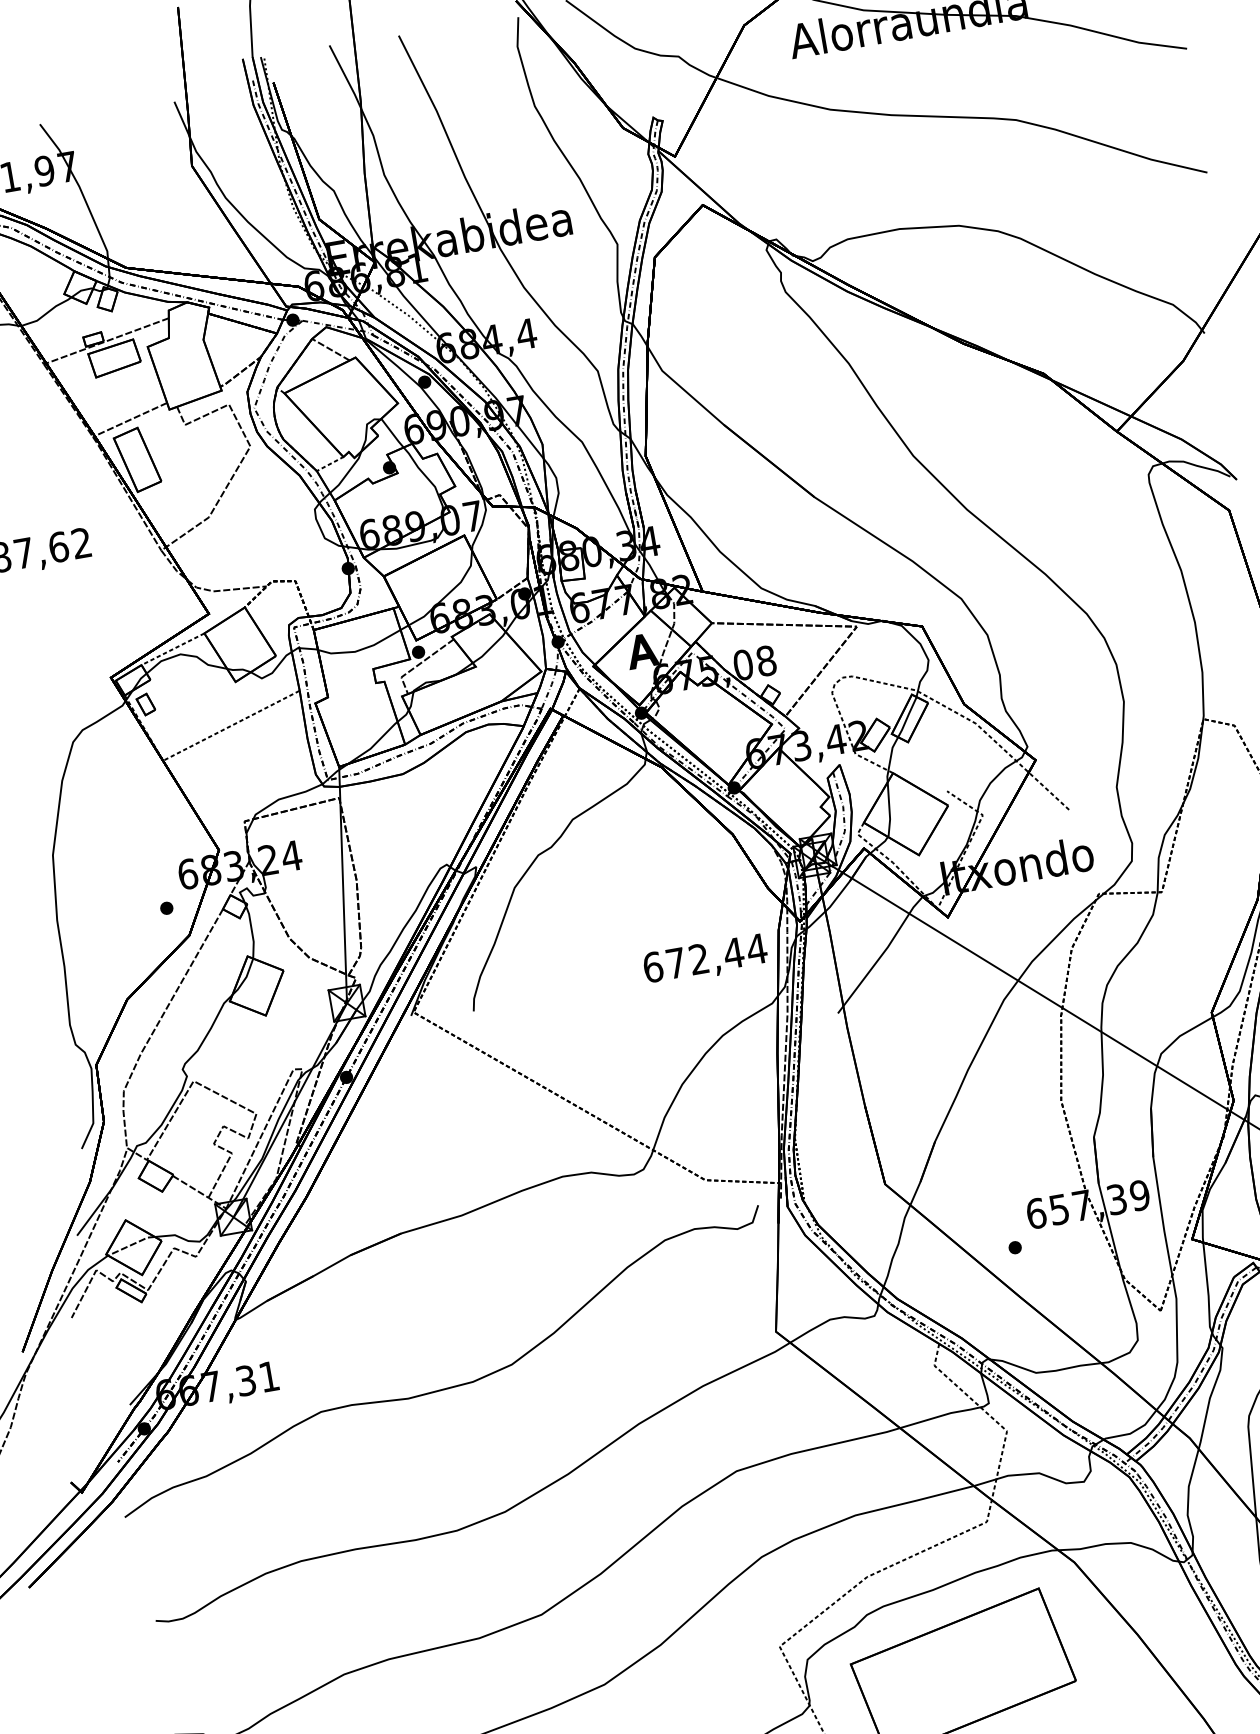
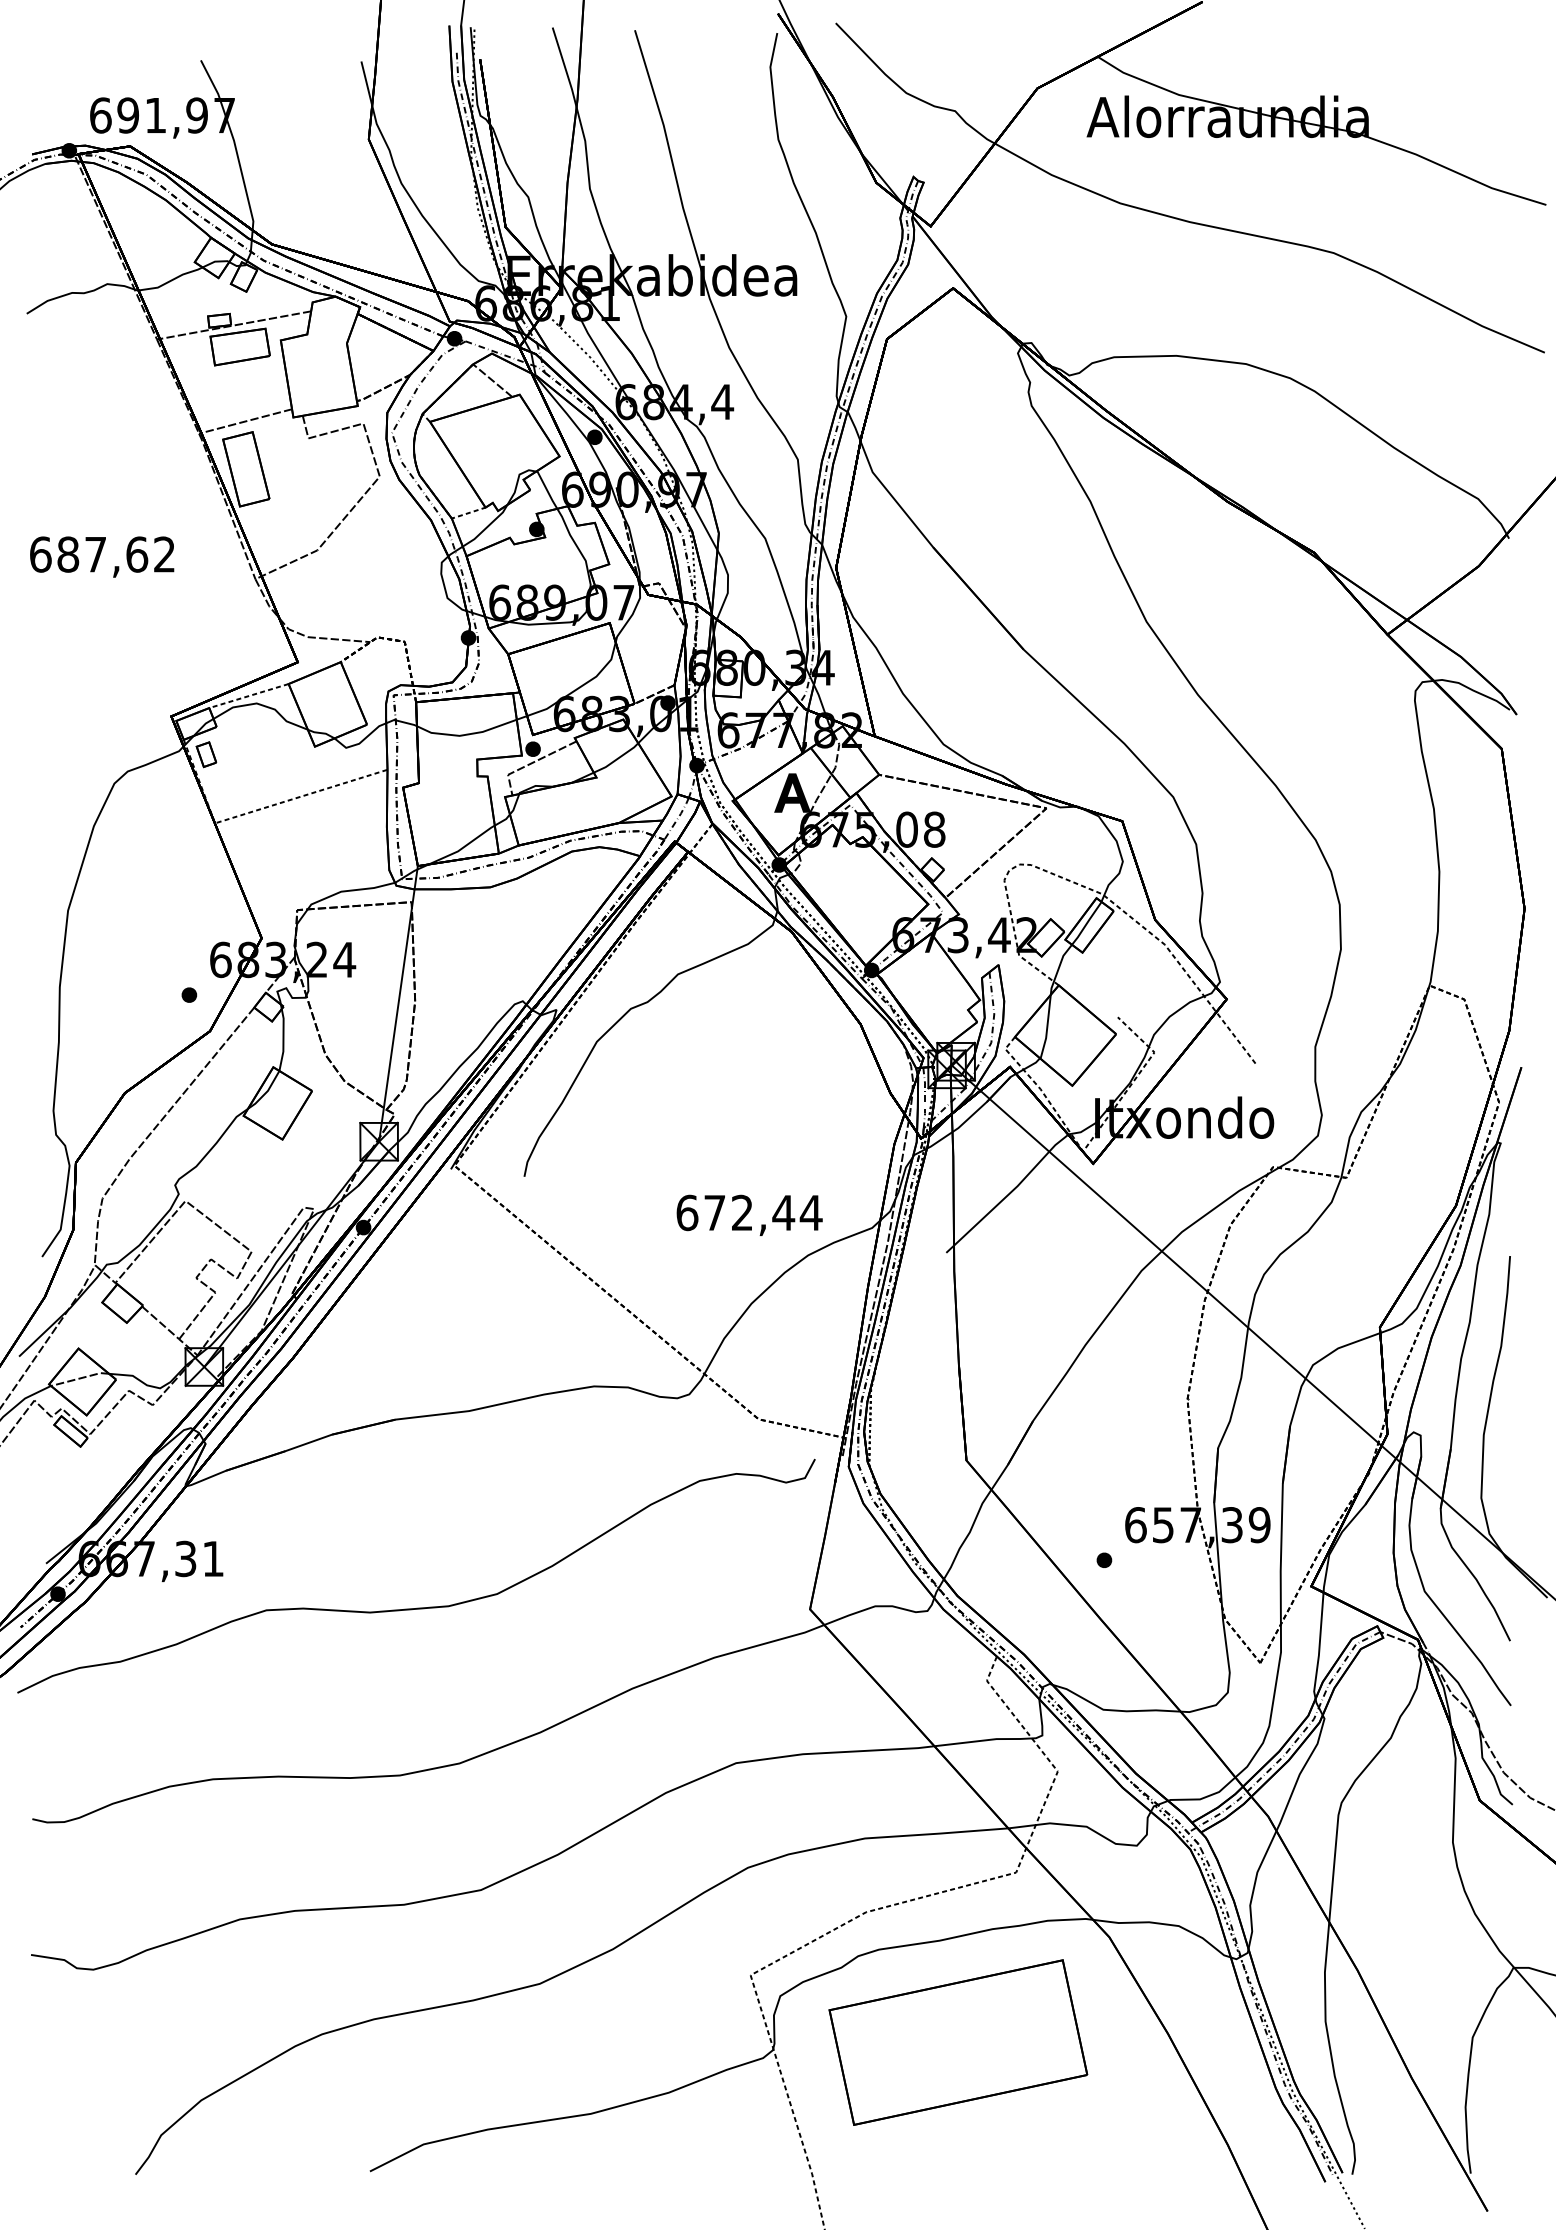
text: (705, 959) -> (749, 1214), moved

